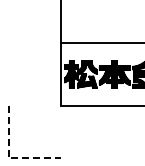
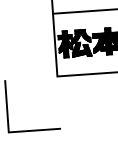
line: (8, 158) -> (8, 132), dashed -> solid

